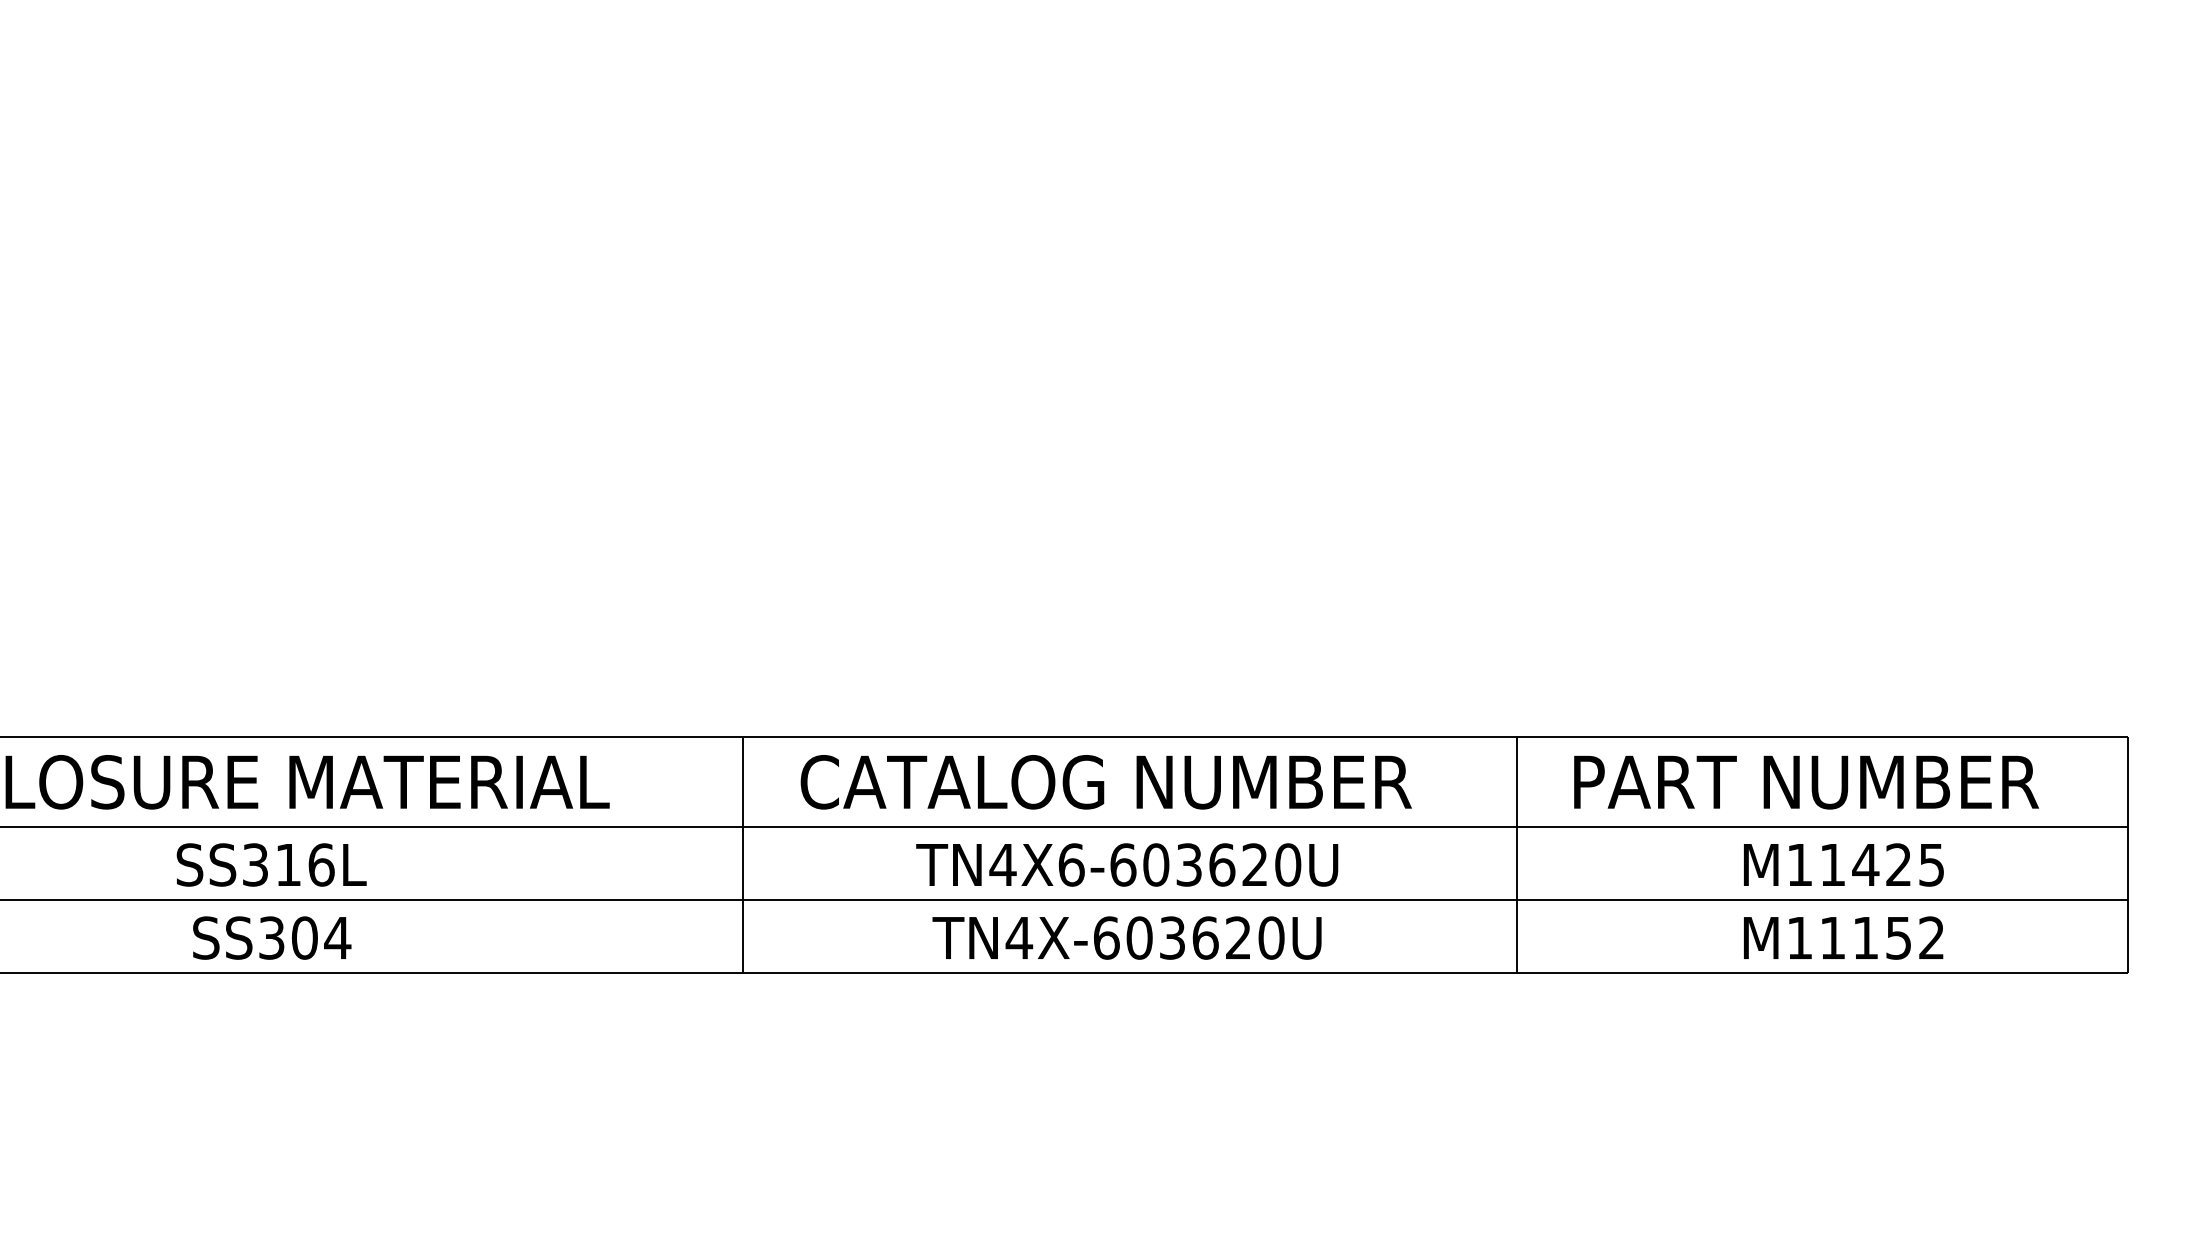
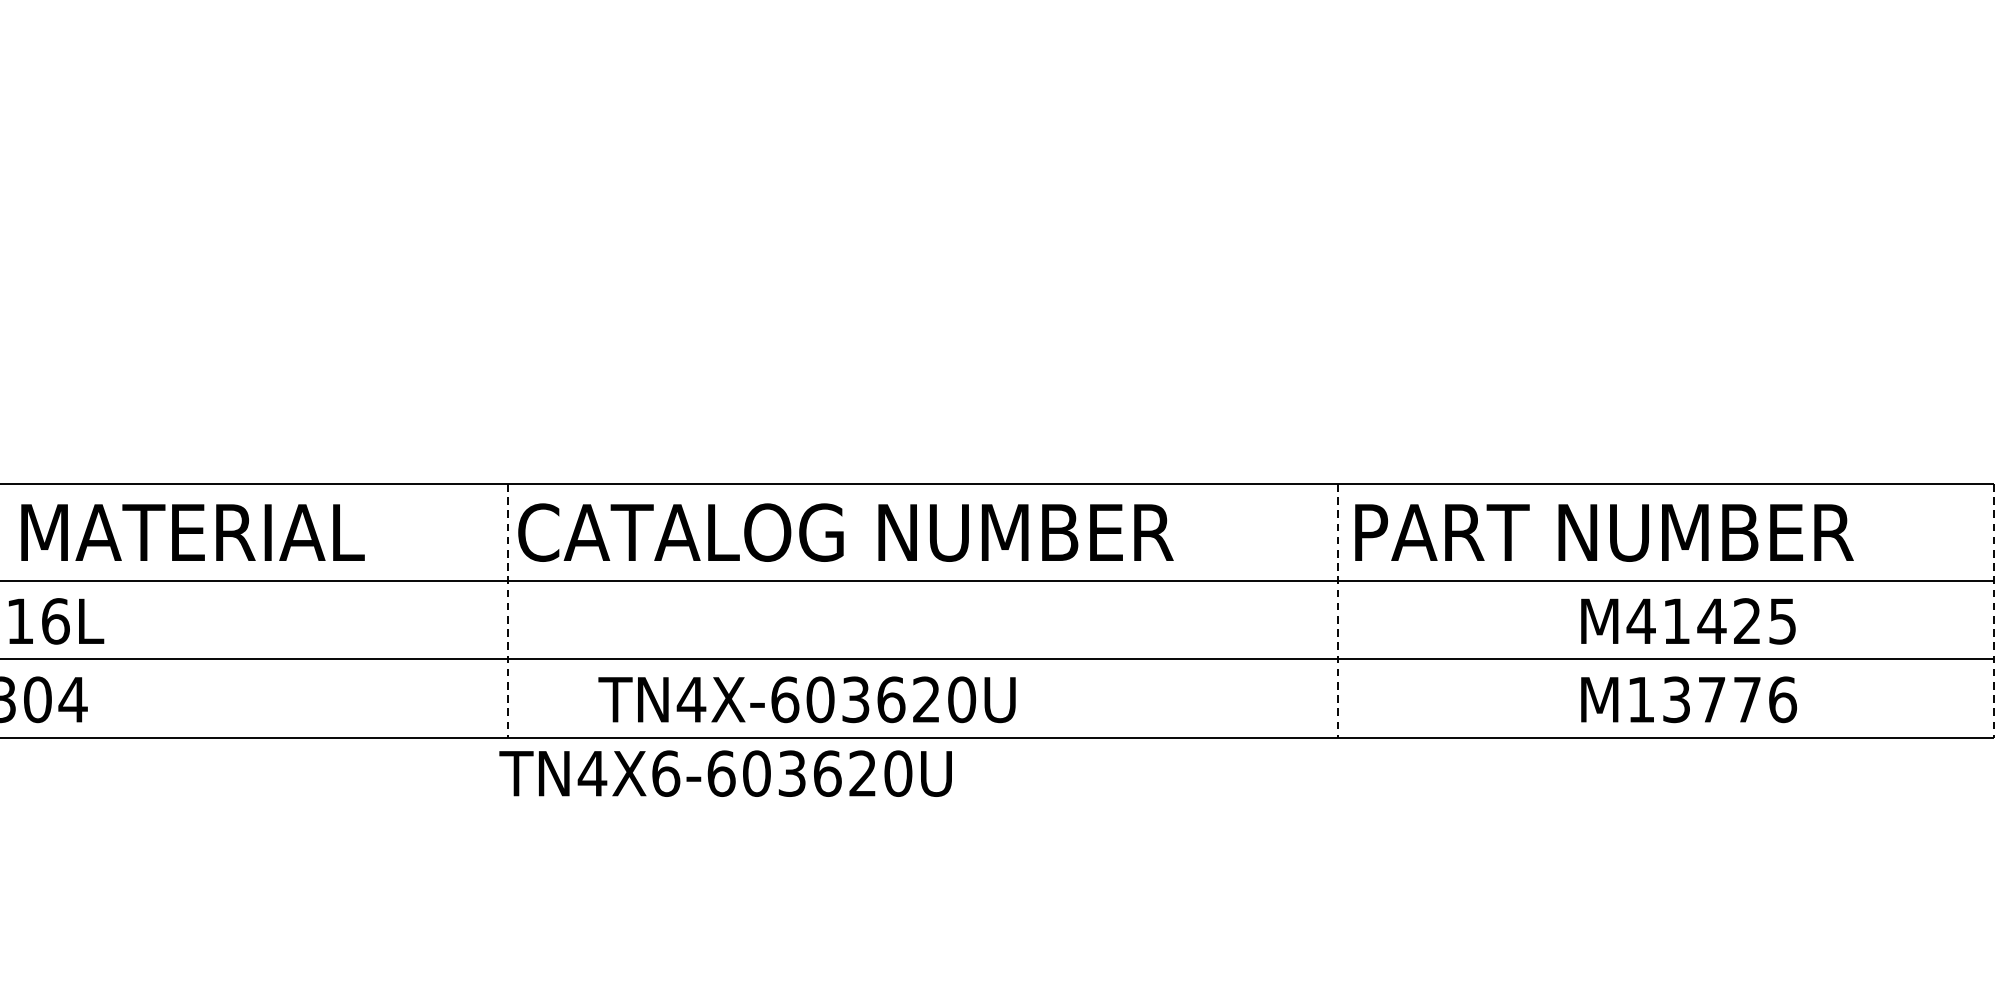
text: (1105, 782) -> (845, 532), moved
text: (1806, 782) -> (1604, 532), moved
line: (743, 855) -> (508, 611), solid -> dashed
line: (1517, 855) -> (1338, 611), solid -> dashed
line: (2128, 855) -> (1993, 611), solid -> dashed
text: (1127, 864) -> (726, 773), moved
text: (1799, 864) -> (1640, 620), M11425 -> M41425
text: (1126, 937) -> (806, 699), moved
text: (1882, 937) -> (1729, 699), M11152 -> M13776

